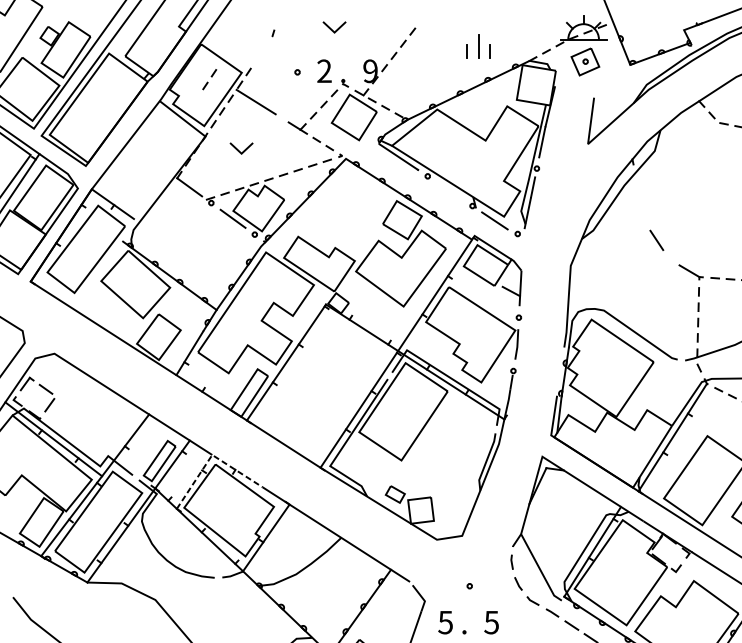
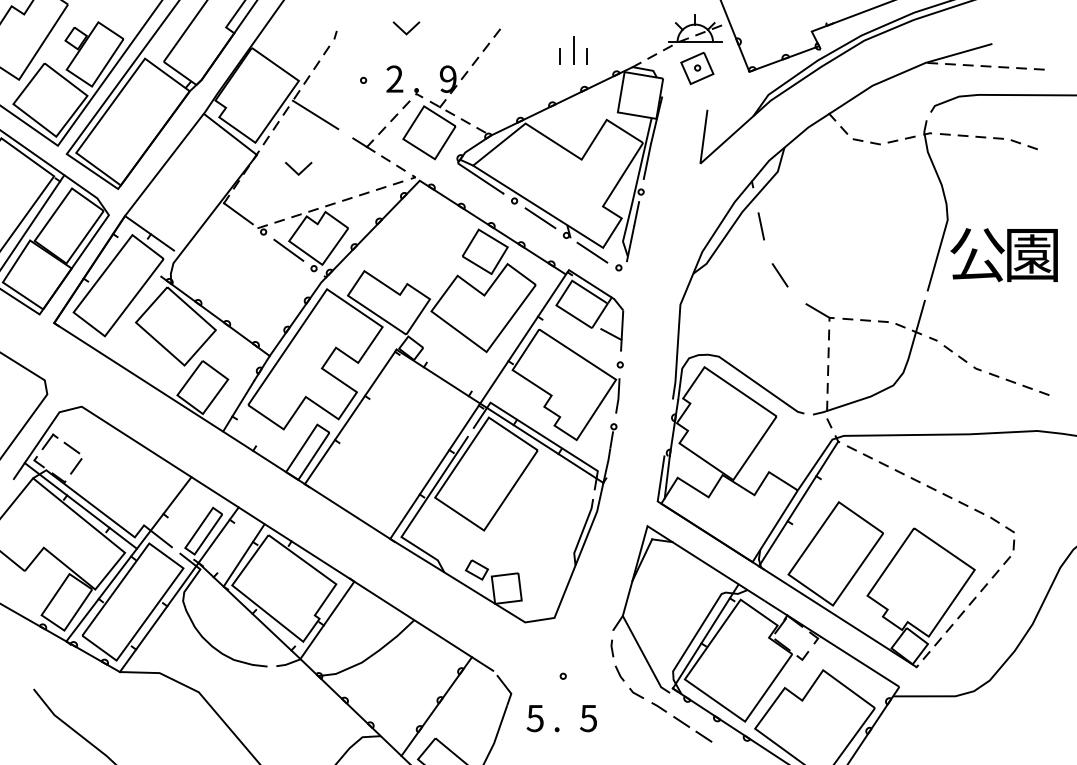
line: (211, 76) -> (323, 54), moved
line: (450, 191) -> (540, 218), added
line: (640, 198) -> (761, 226), added
line: (211, 456) -> (263, 525), dashed -> solid

